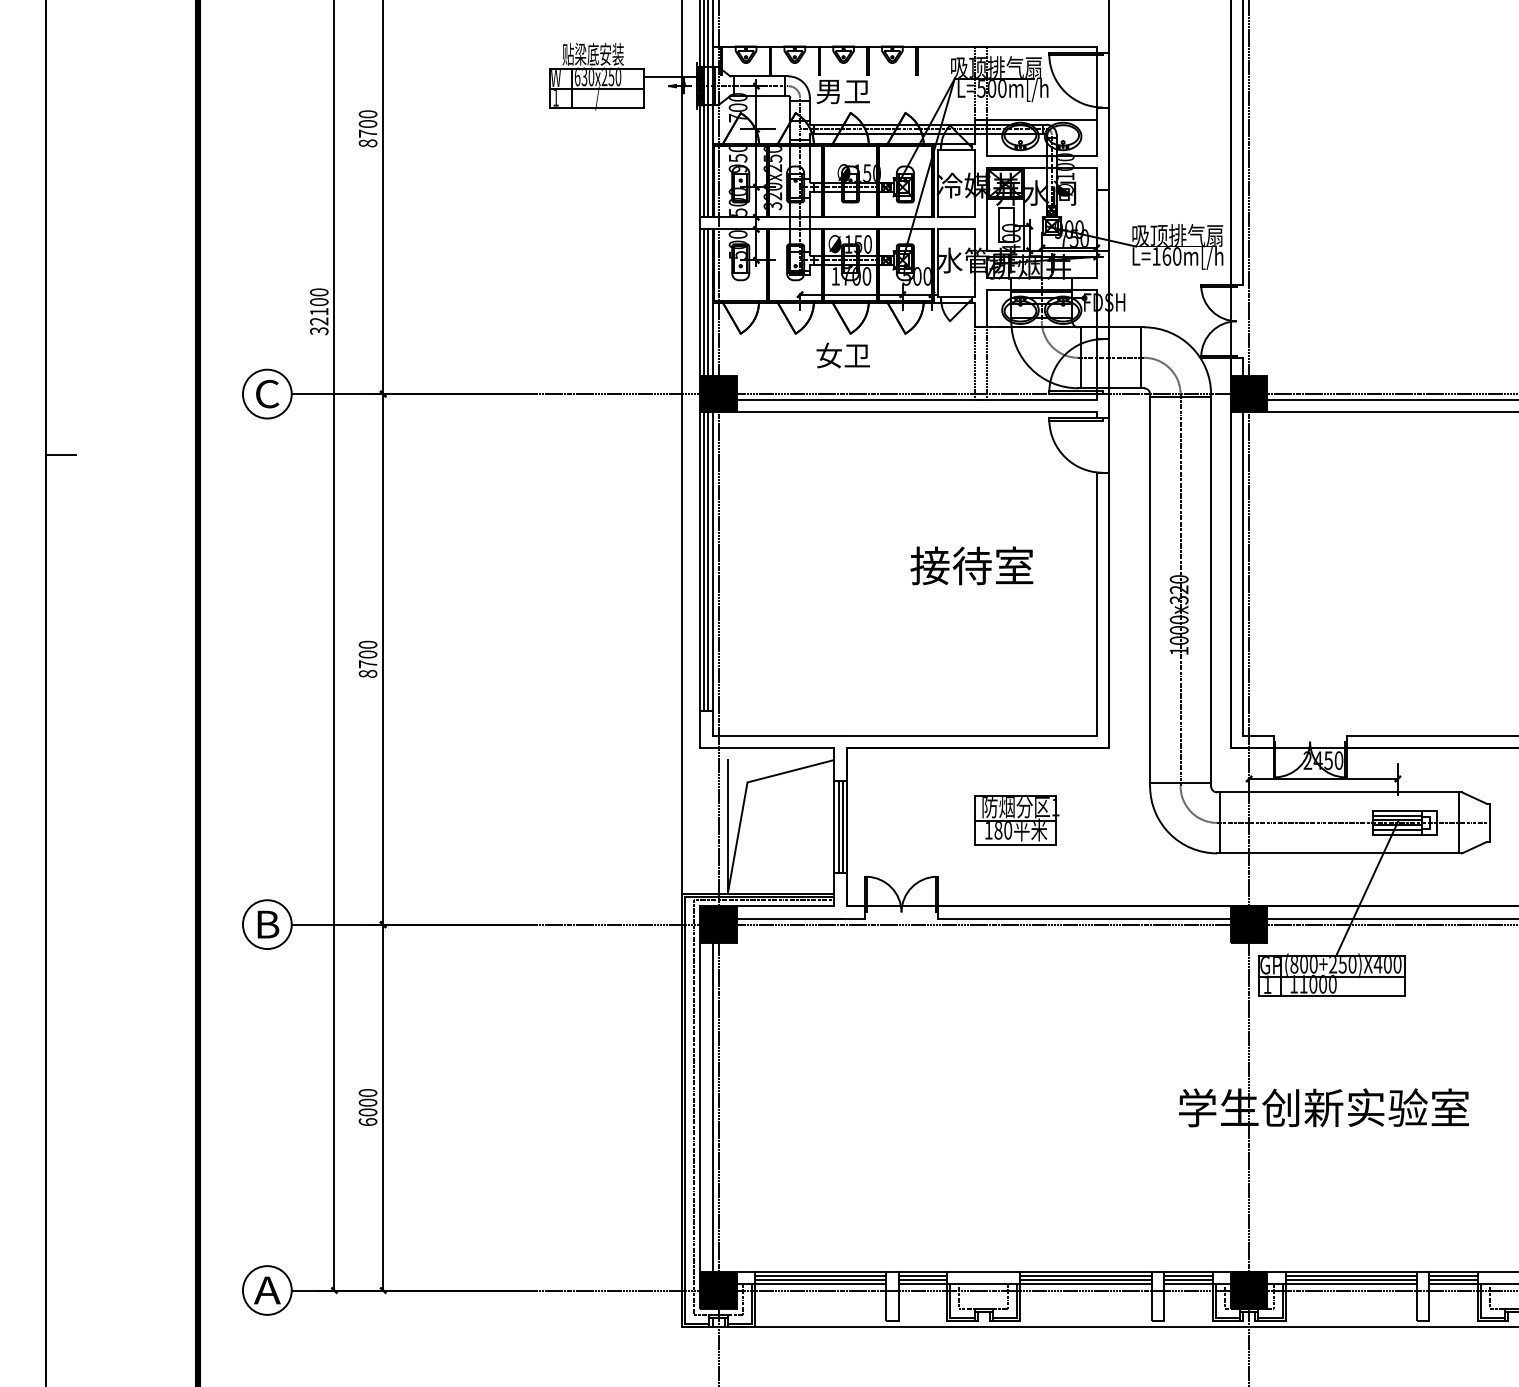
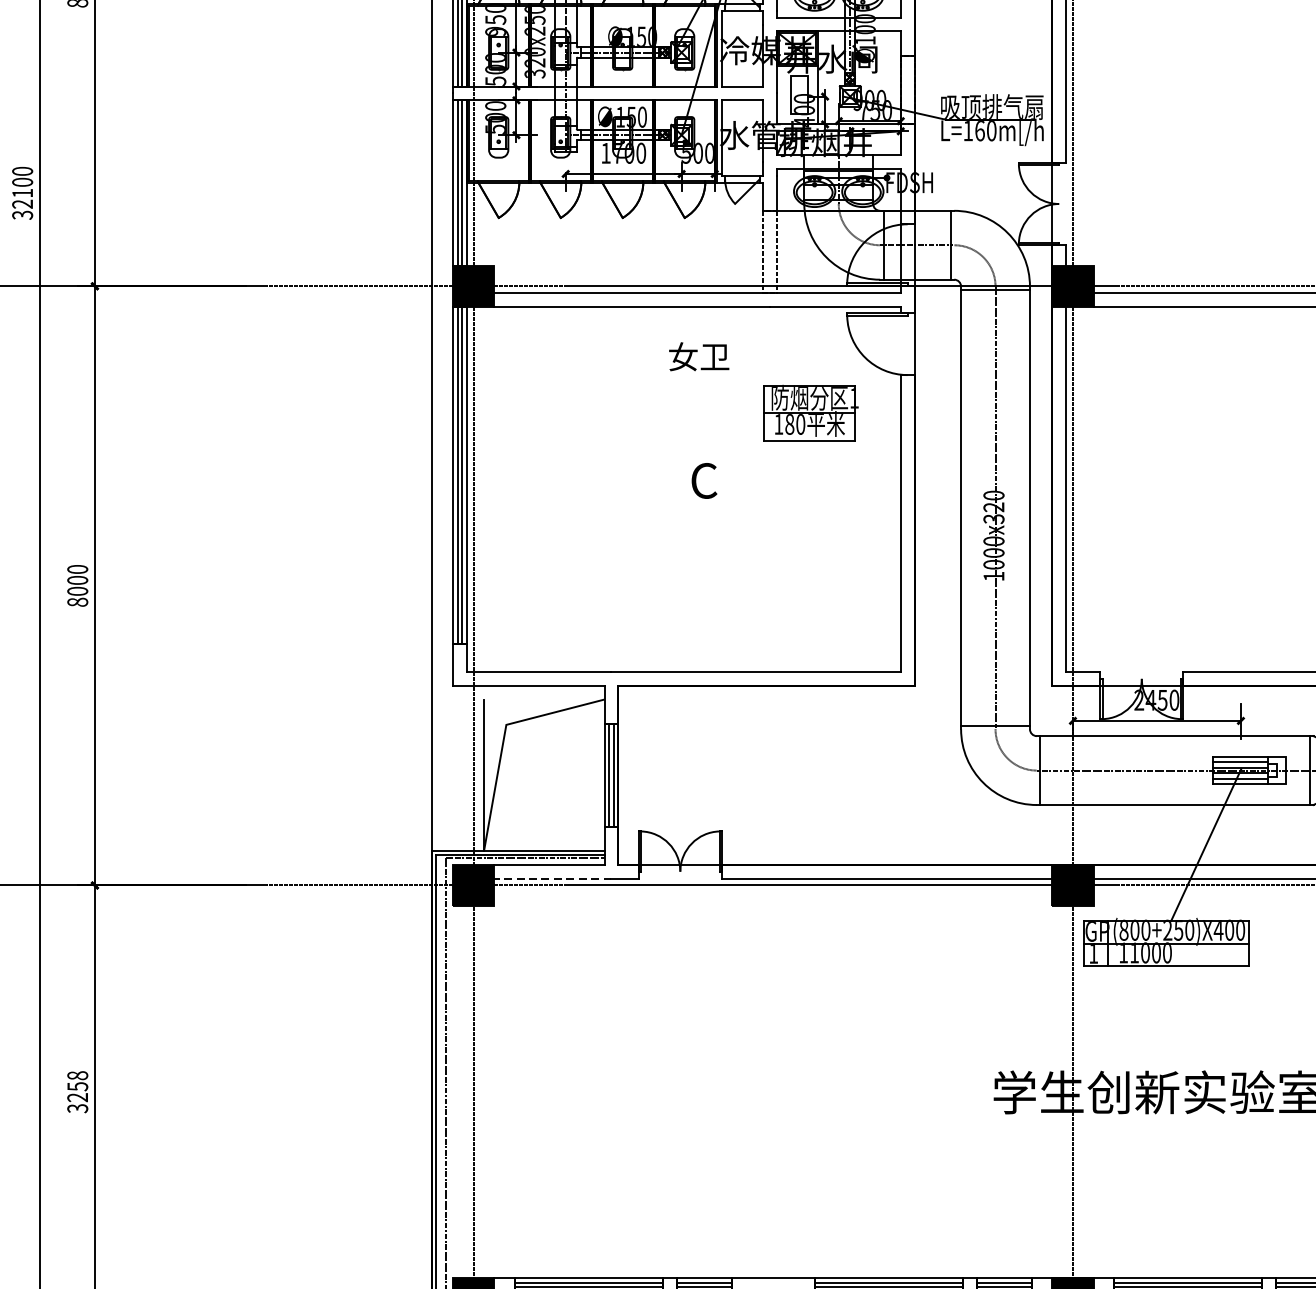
text: (842, 355) -> (698, 356), moved
text: (971, 565) -> (759, 479), 接待室 -> C
text: (367, 664) -> (77, 591), 8700 -> 8000
part: (1016, 820) -> (810, 413), moved
line: (788, 918) -> (552, 878), solid -> dashed
text: (367, 1107) -> (77, 1092), 6000 -> 3258
line: (700, 1107) -> (453, 1092), removed
line: (712, 1107) -> (466, 1092), removed

